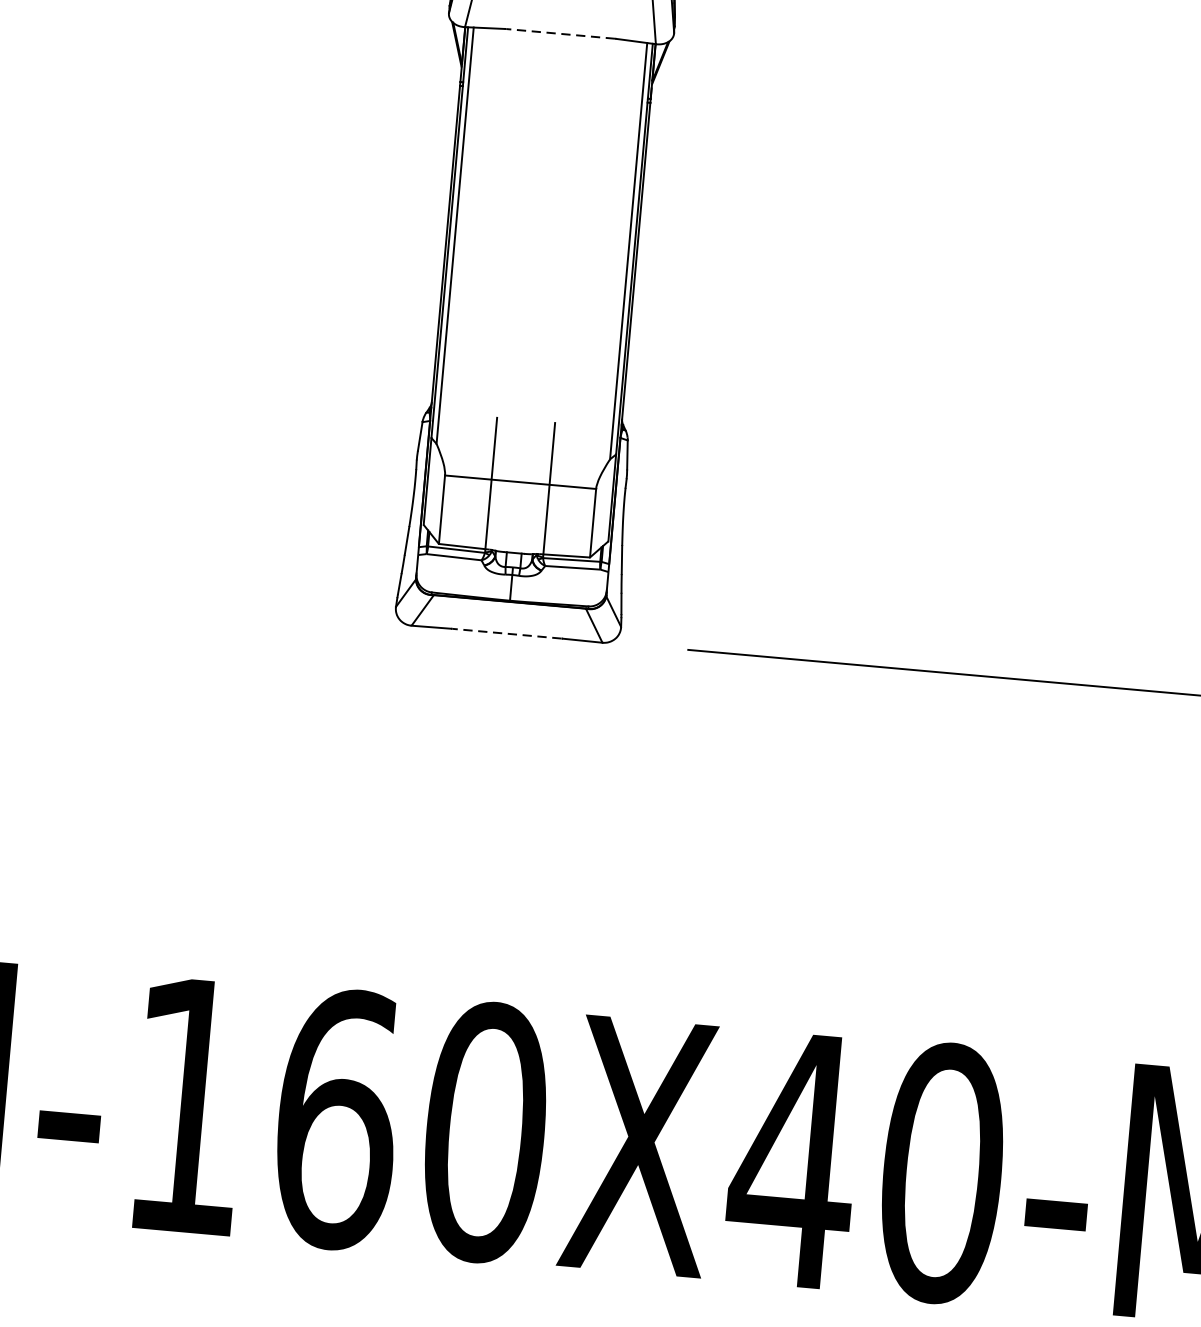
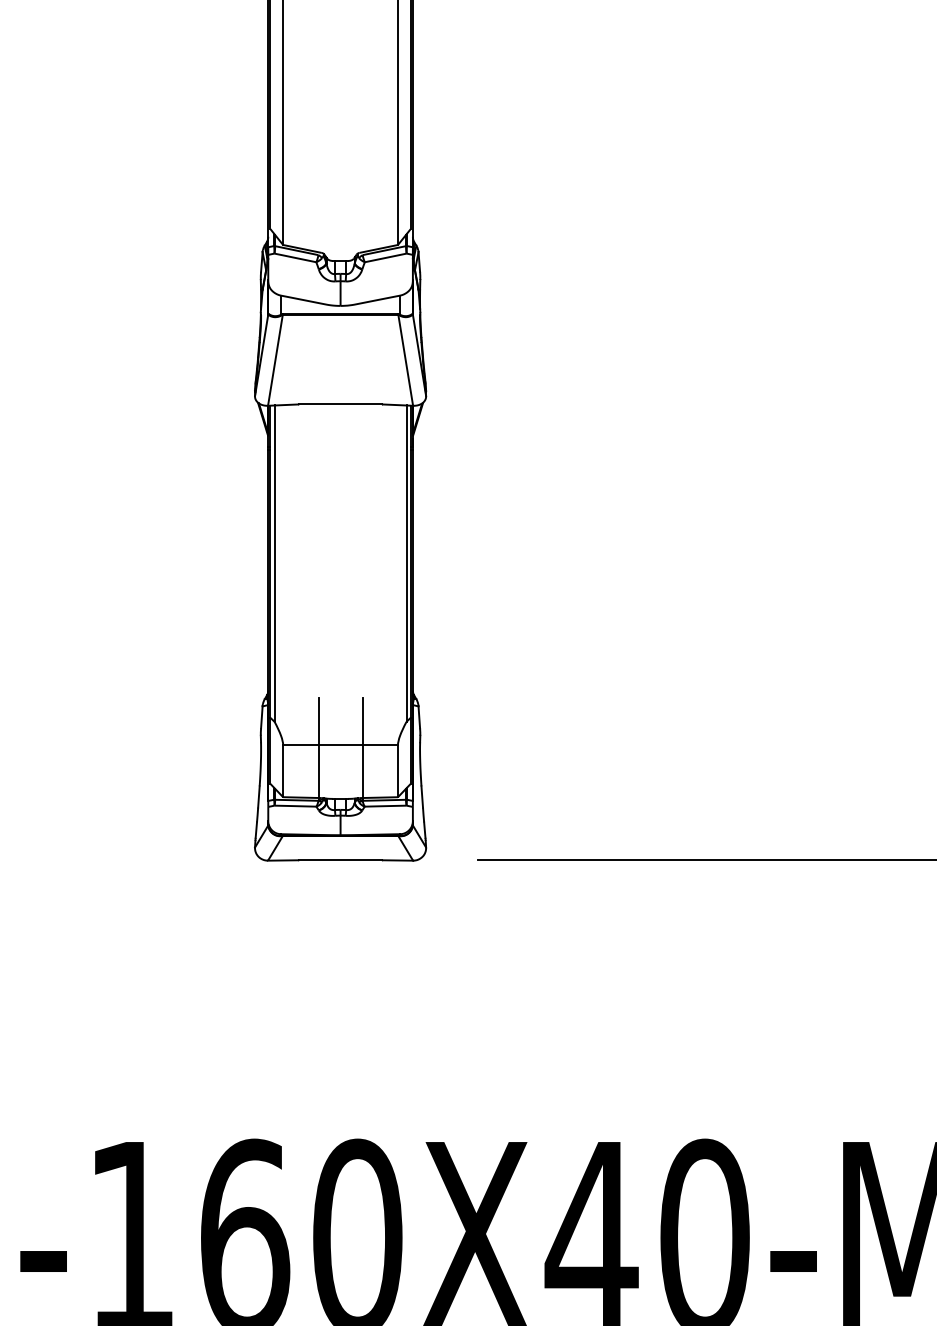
line: (560, 33) -> (340, 404), dashed -> solid
line: (506, 634) -> (340, 860), dashed -> solid

